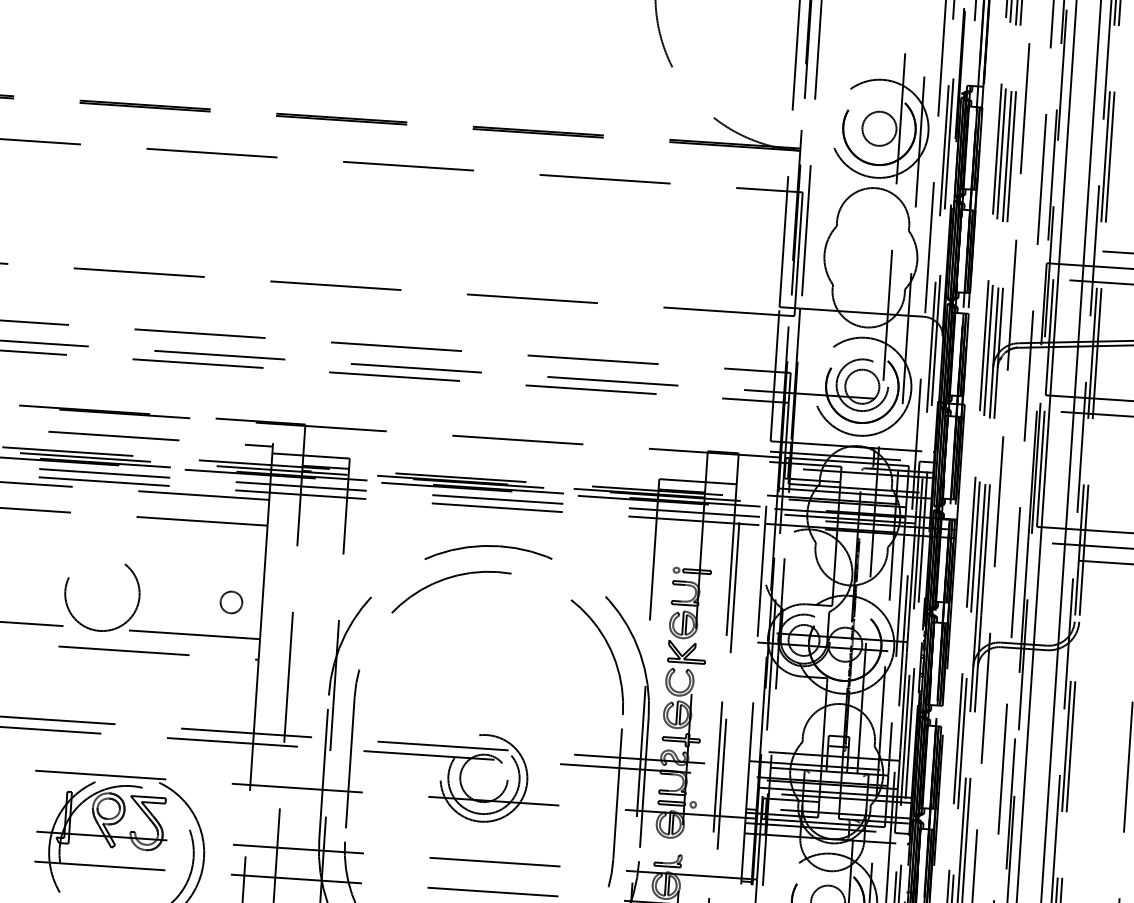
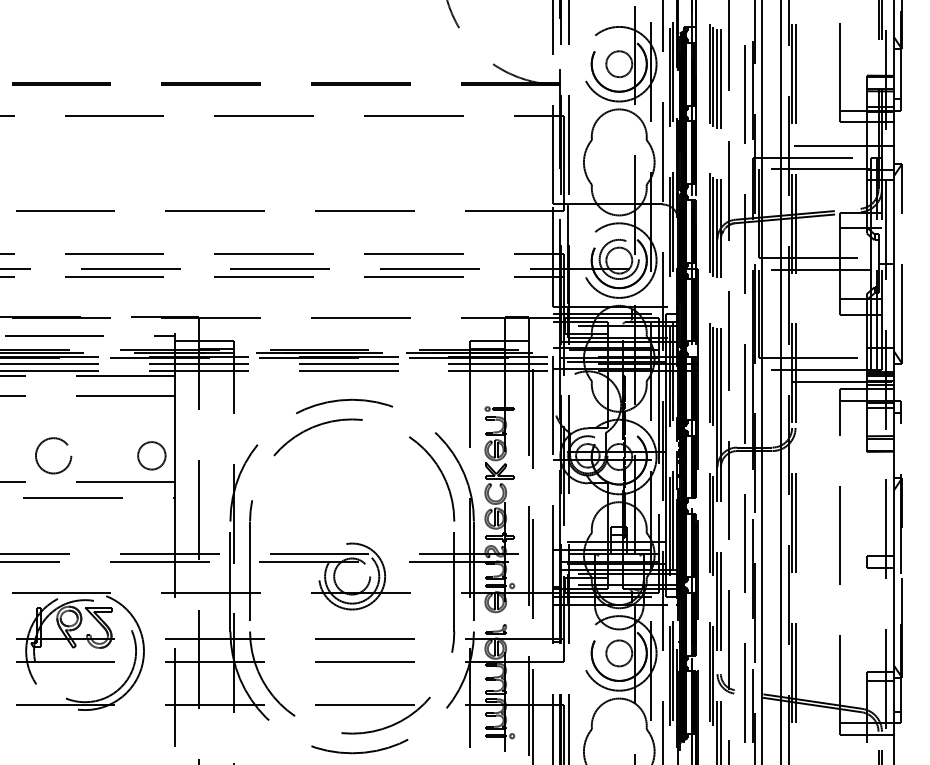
circle: (102, 593) -> (53, 455), size x0.62
circle: (230, 601) -> (151, 455), size x1.67

